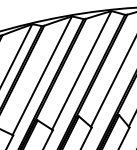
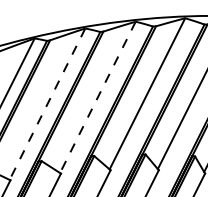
line: (81, 70) -> (97, 97), solid -> dashed
line: (42, 76) -> (47, 104), solid -> dashed

